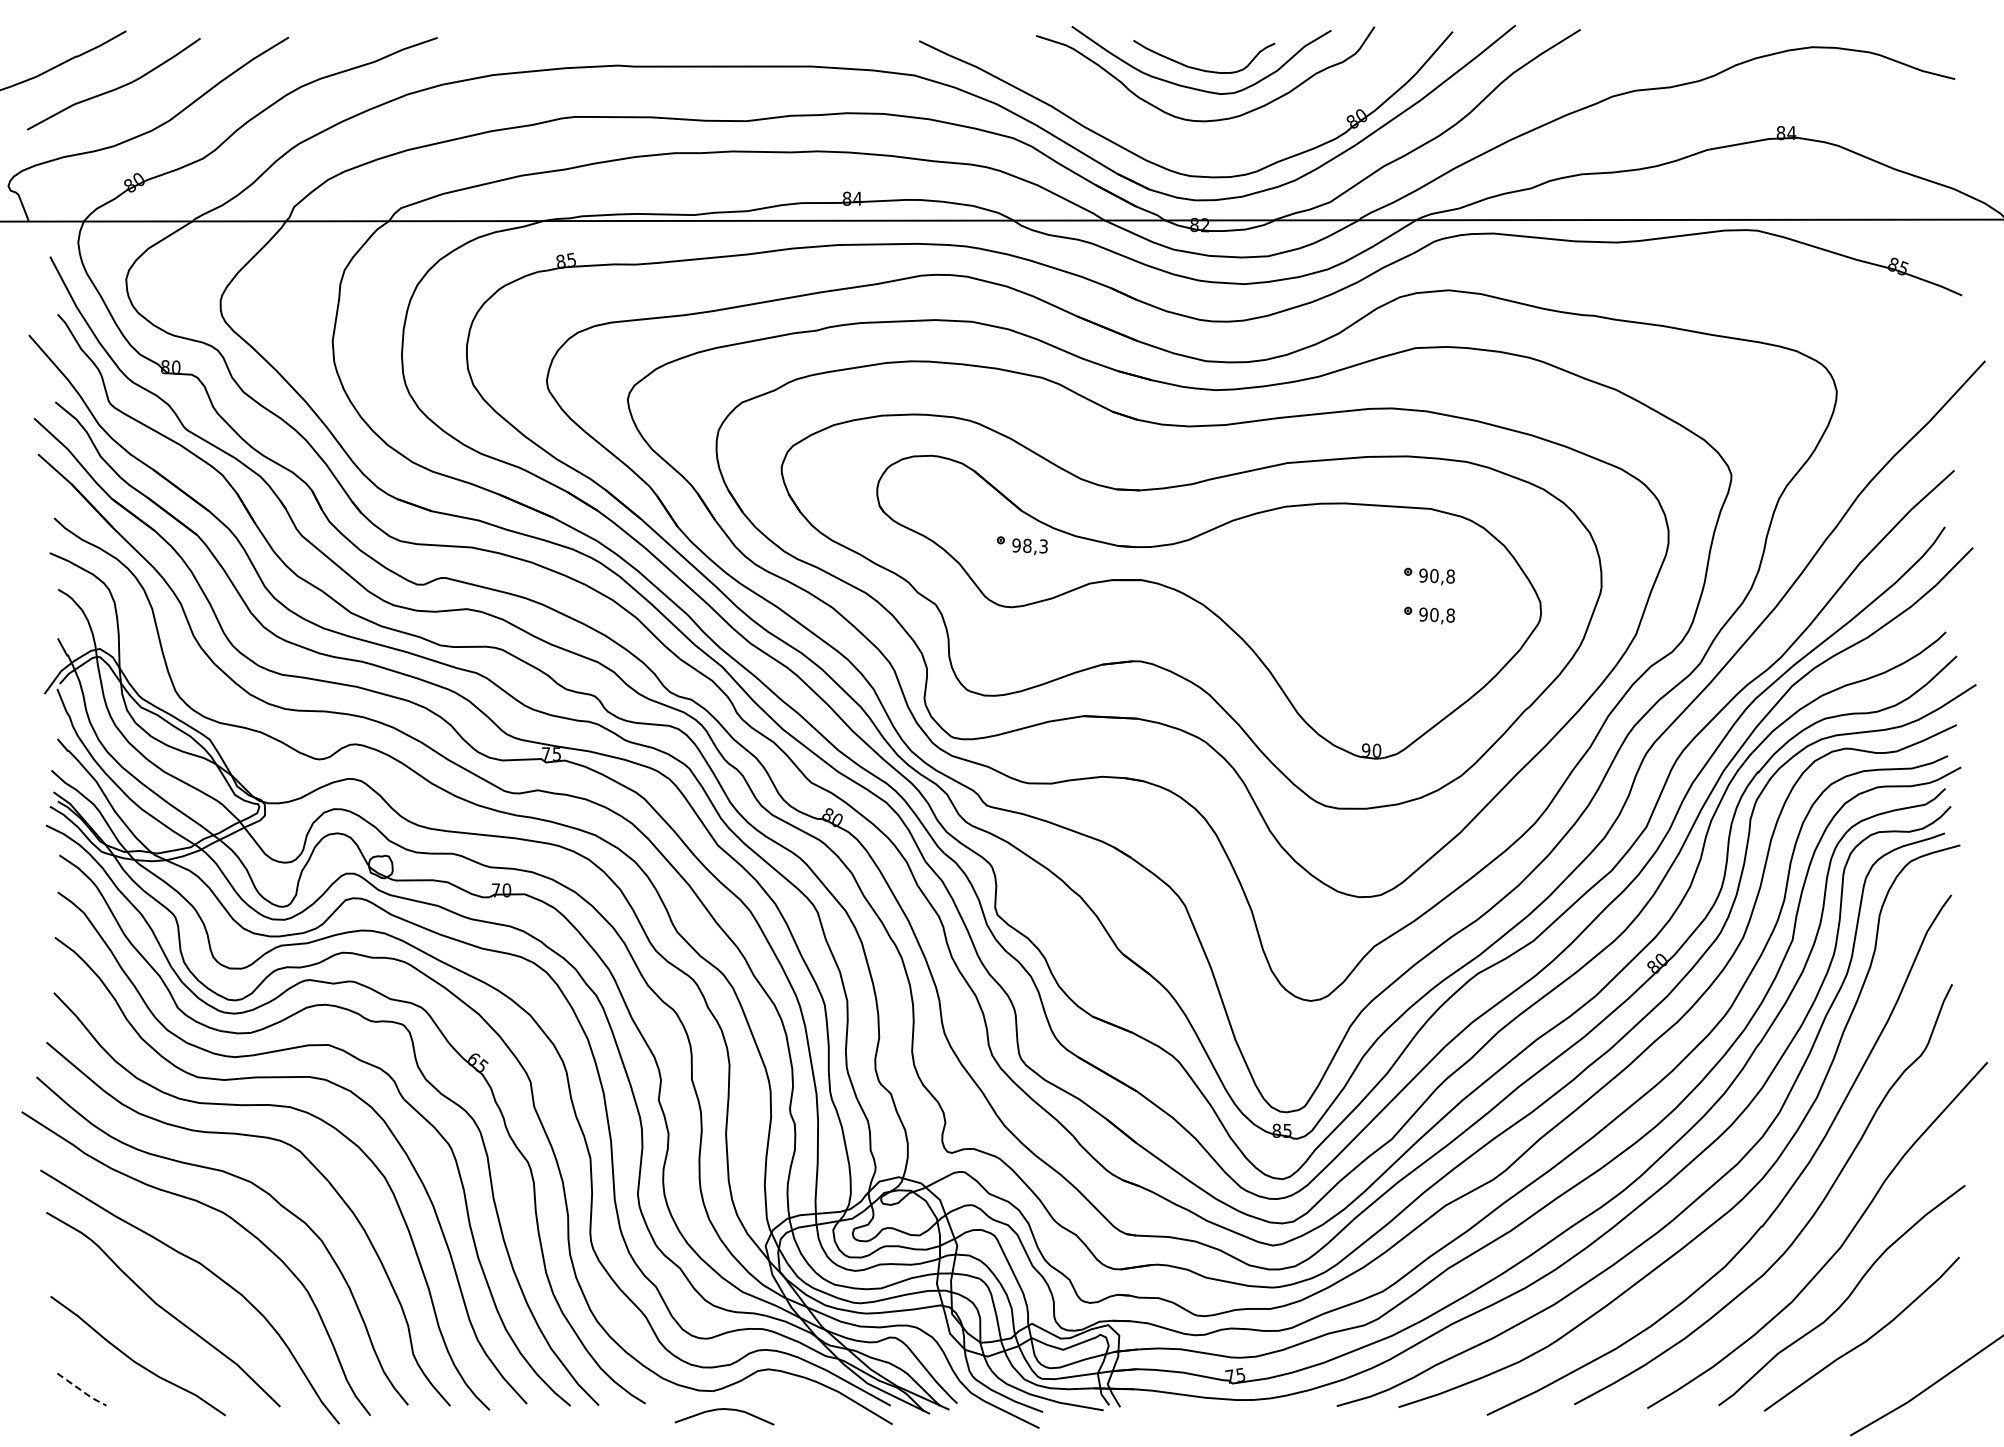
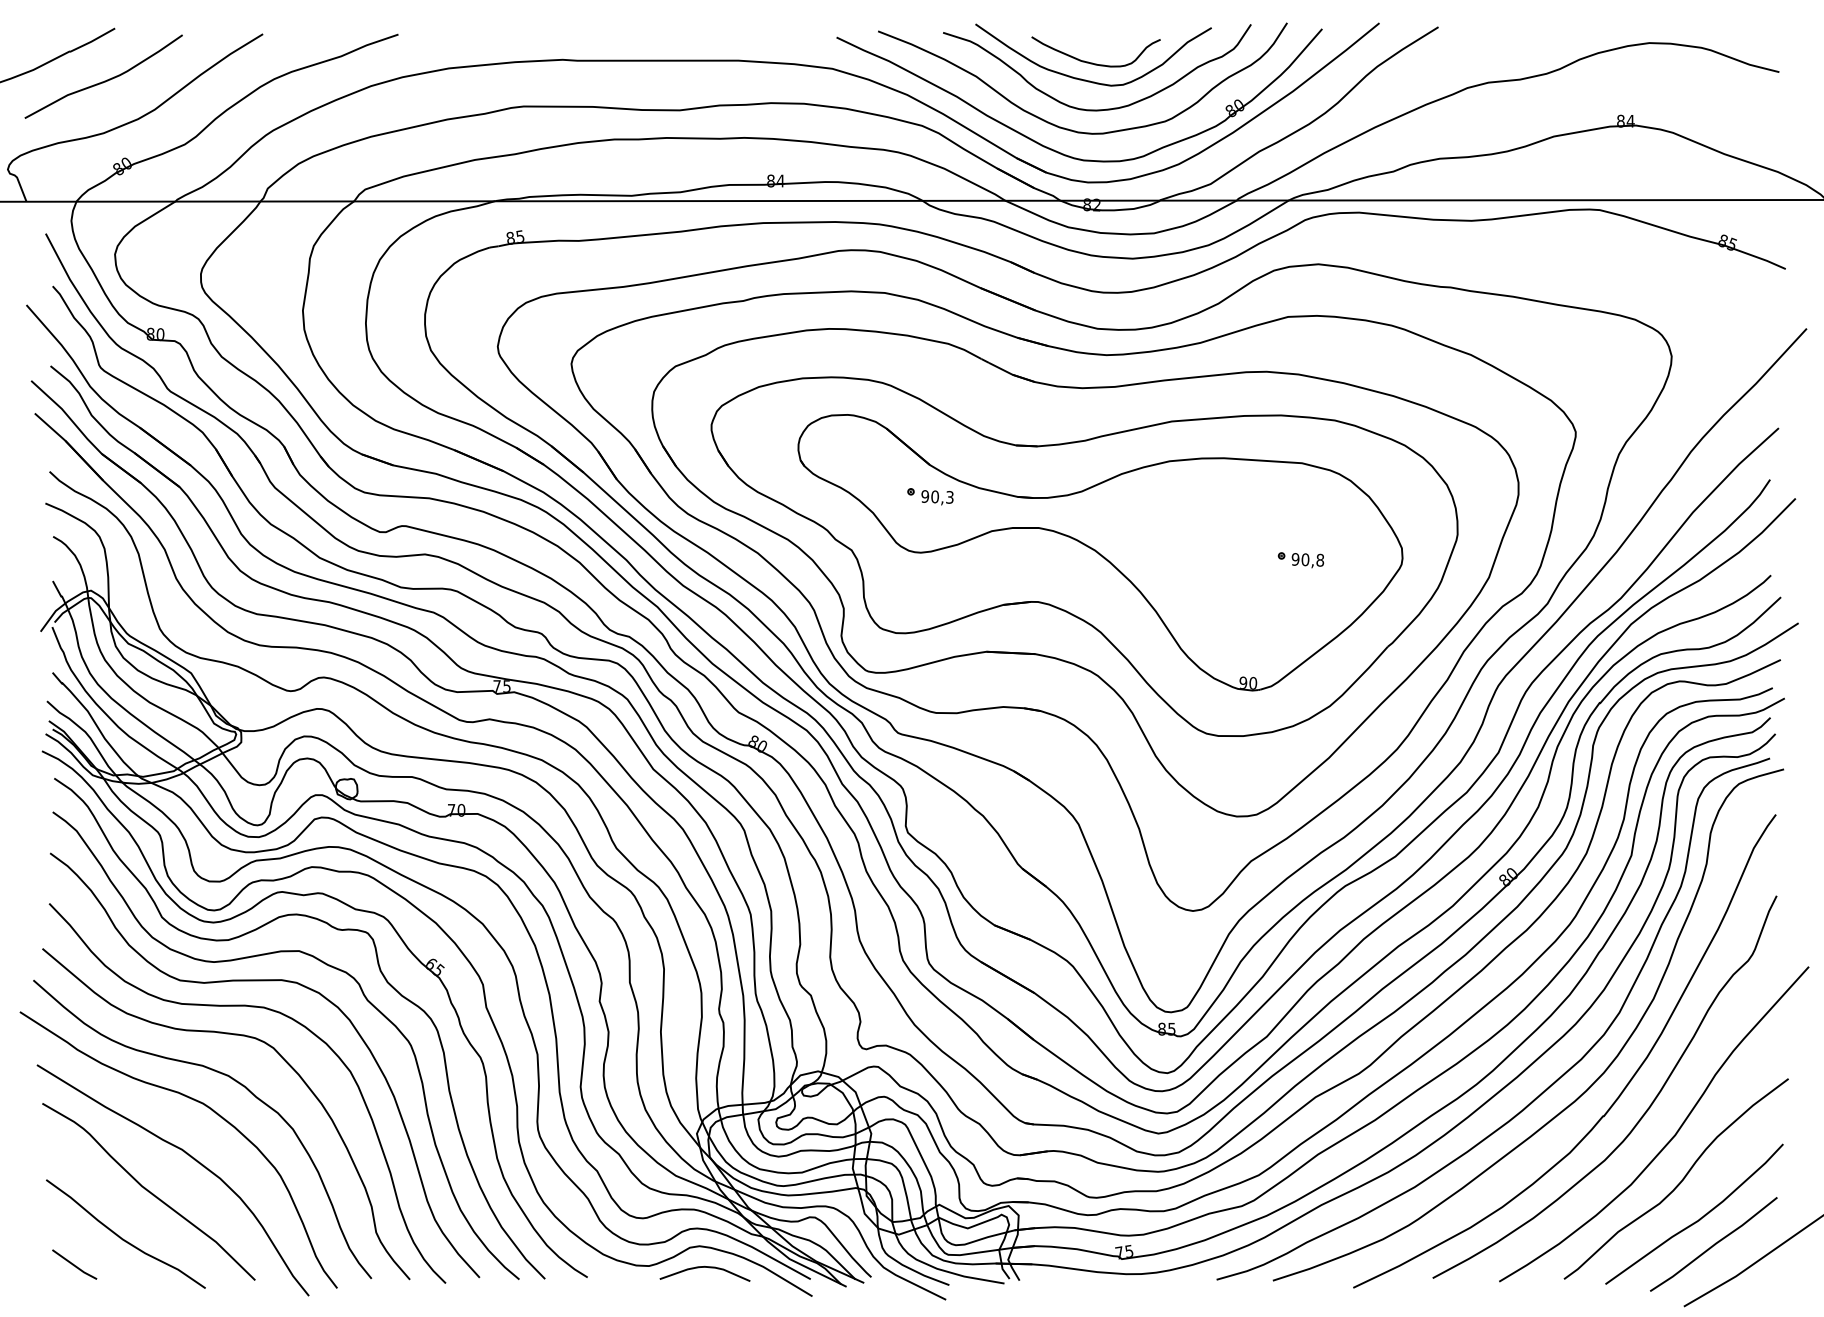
curve: (1171, 140) -> (1066, 127), added
text: (1027, 545) -> (935, 496), 98,3 -> 90,3
part: (1429, 576) -> (1301, 524), removed
line: (1883, 1367) -> (1714, 1244), added
line: (82, 1391) -> (75, 1266), dashed -> solid
curve: (726, 1410) -> (706, 1268), moved

